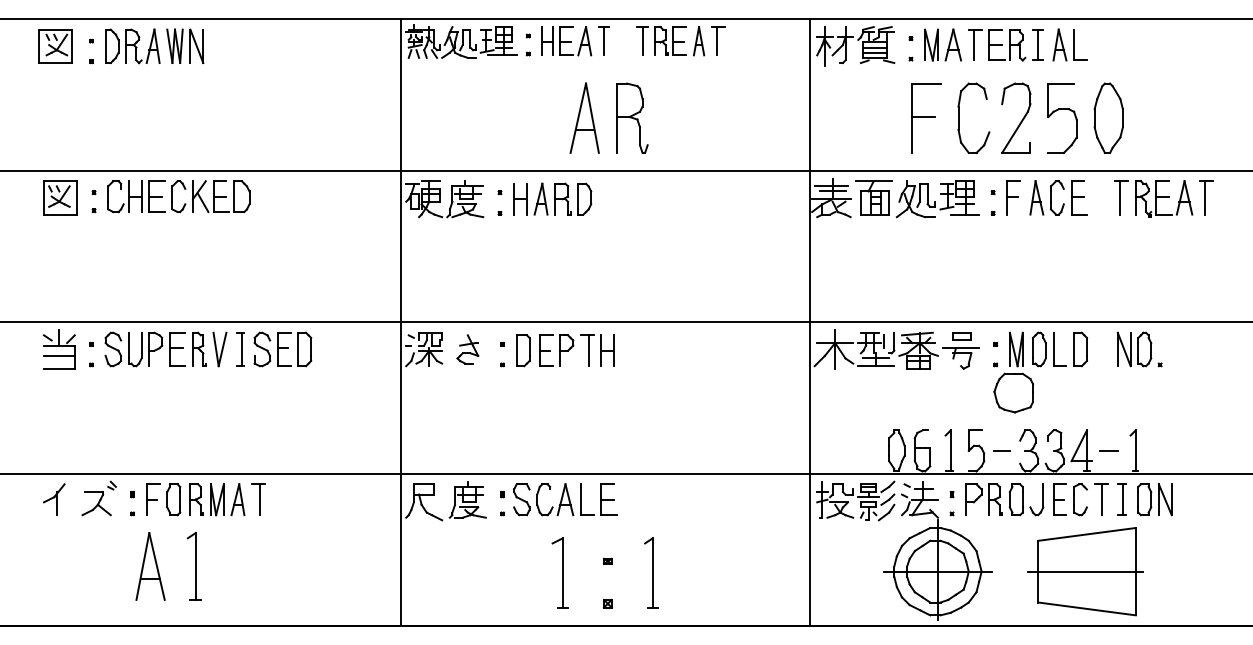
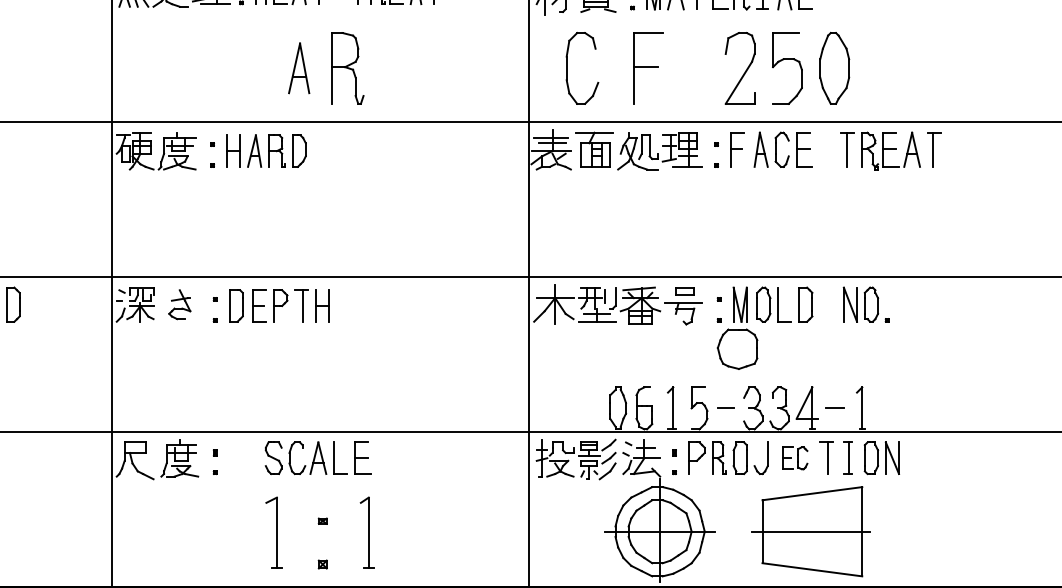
part: (584, 117) -> (298, 67), size x0.7
part: (959, 117) -> (567, 67), moved
part: (565, 499) -> (318, 457), moved
part: (1070, 499) -> (795, 457), size x0.7

